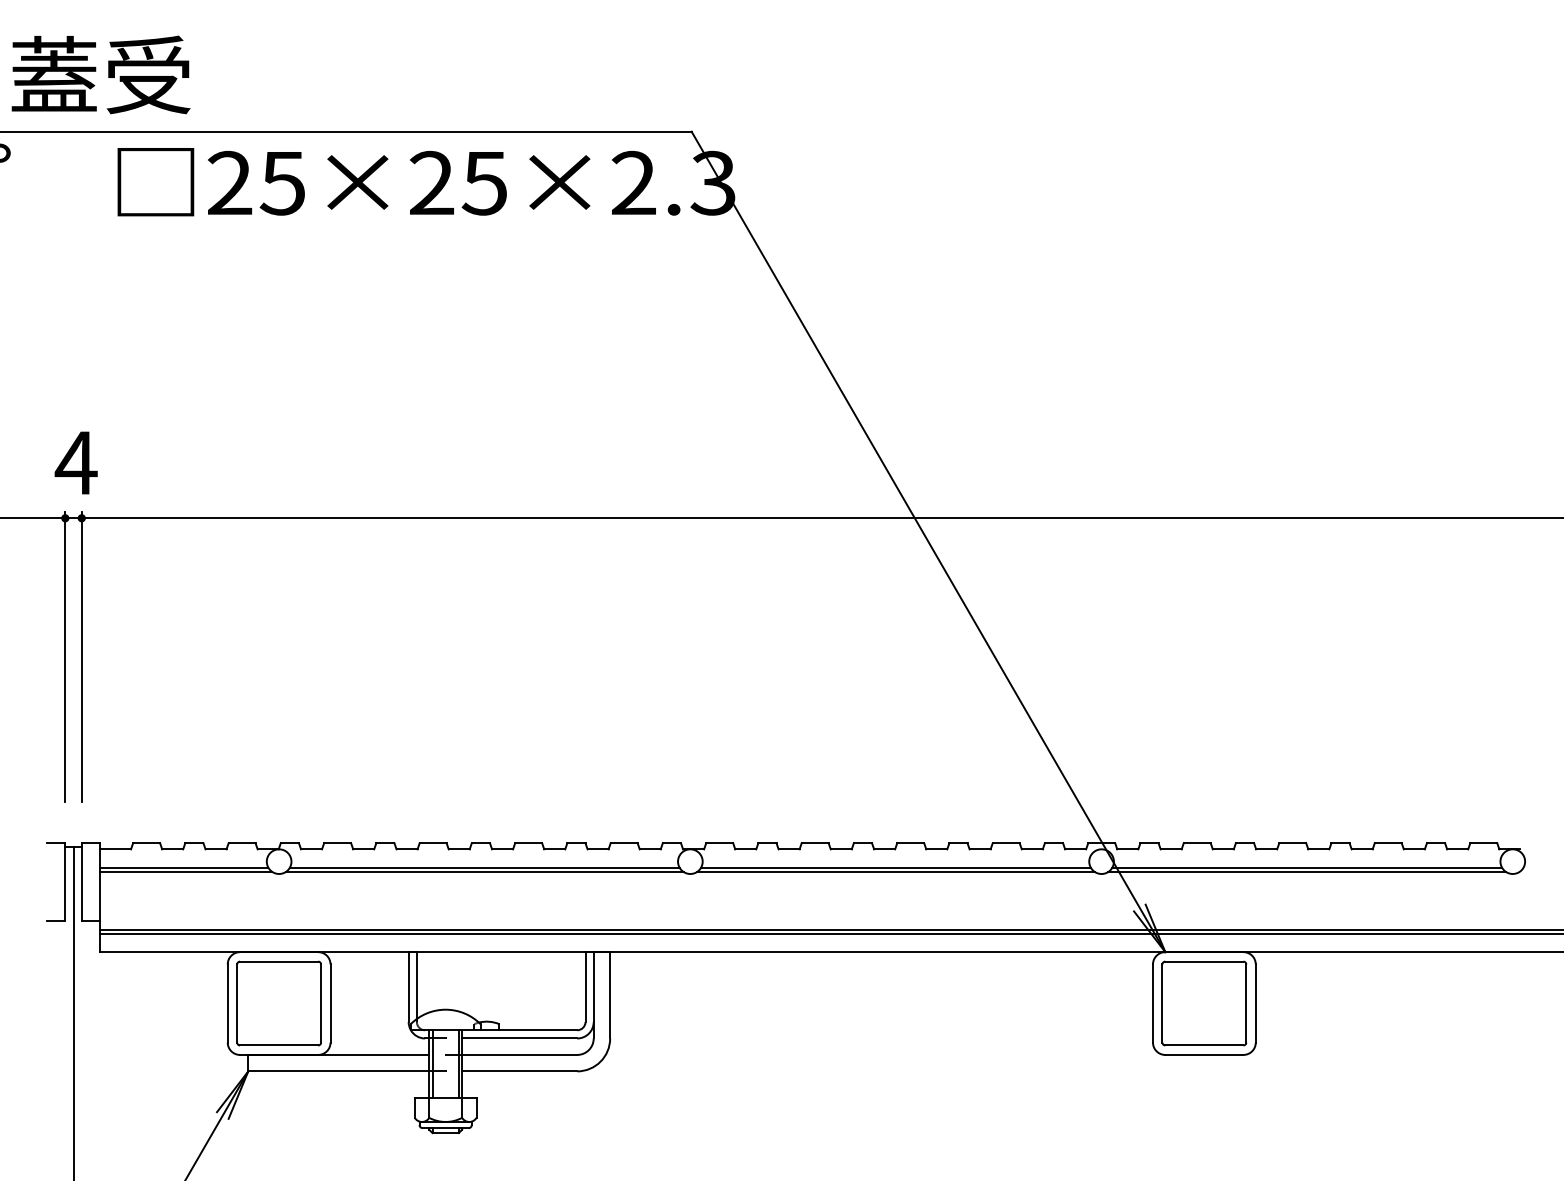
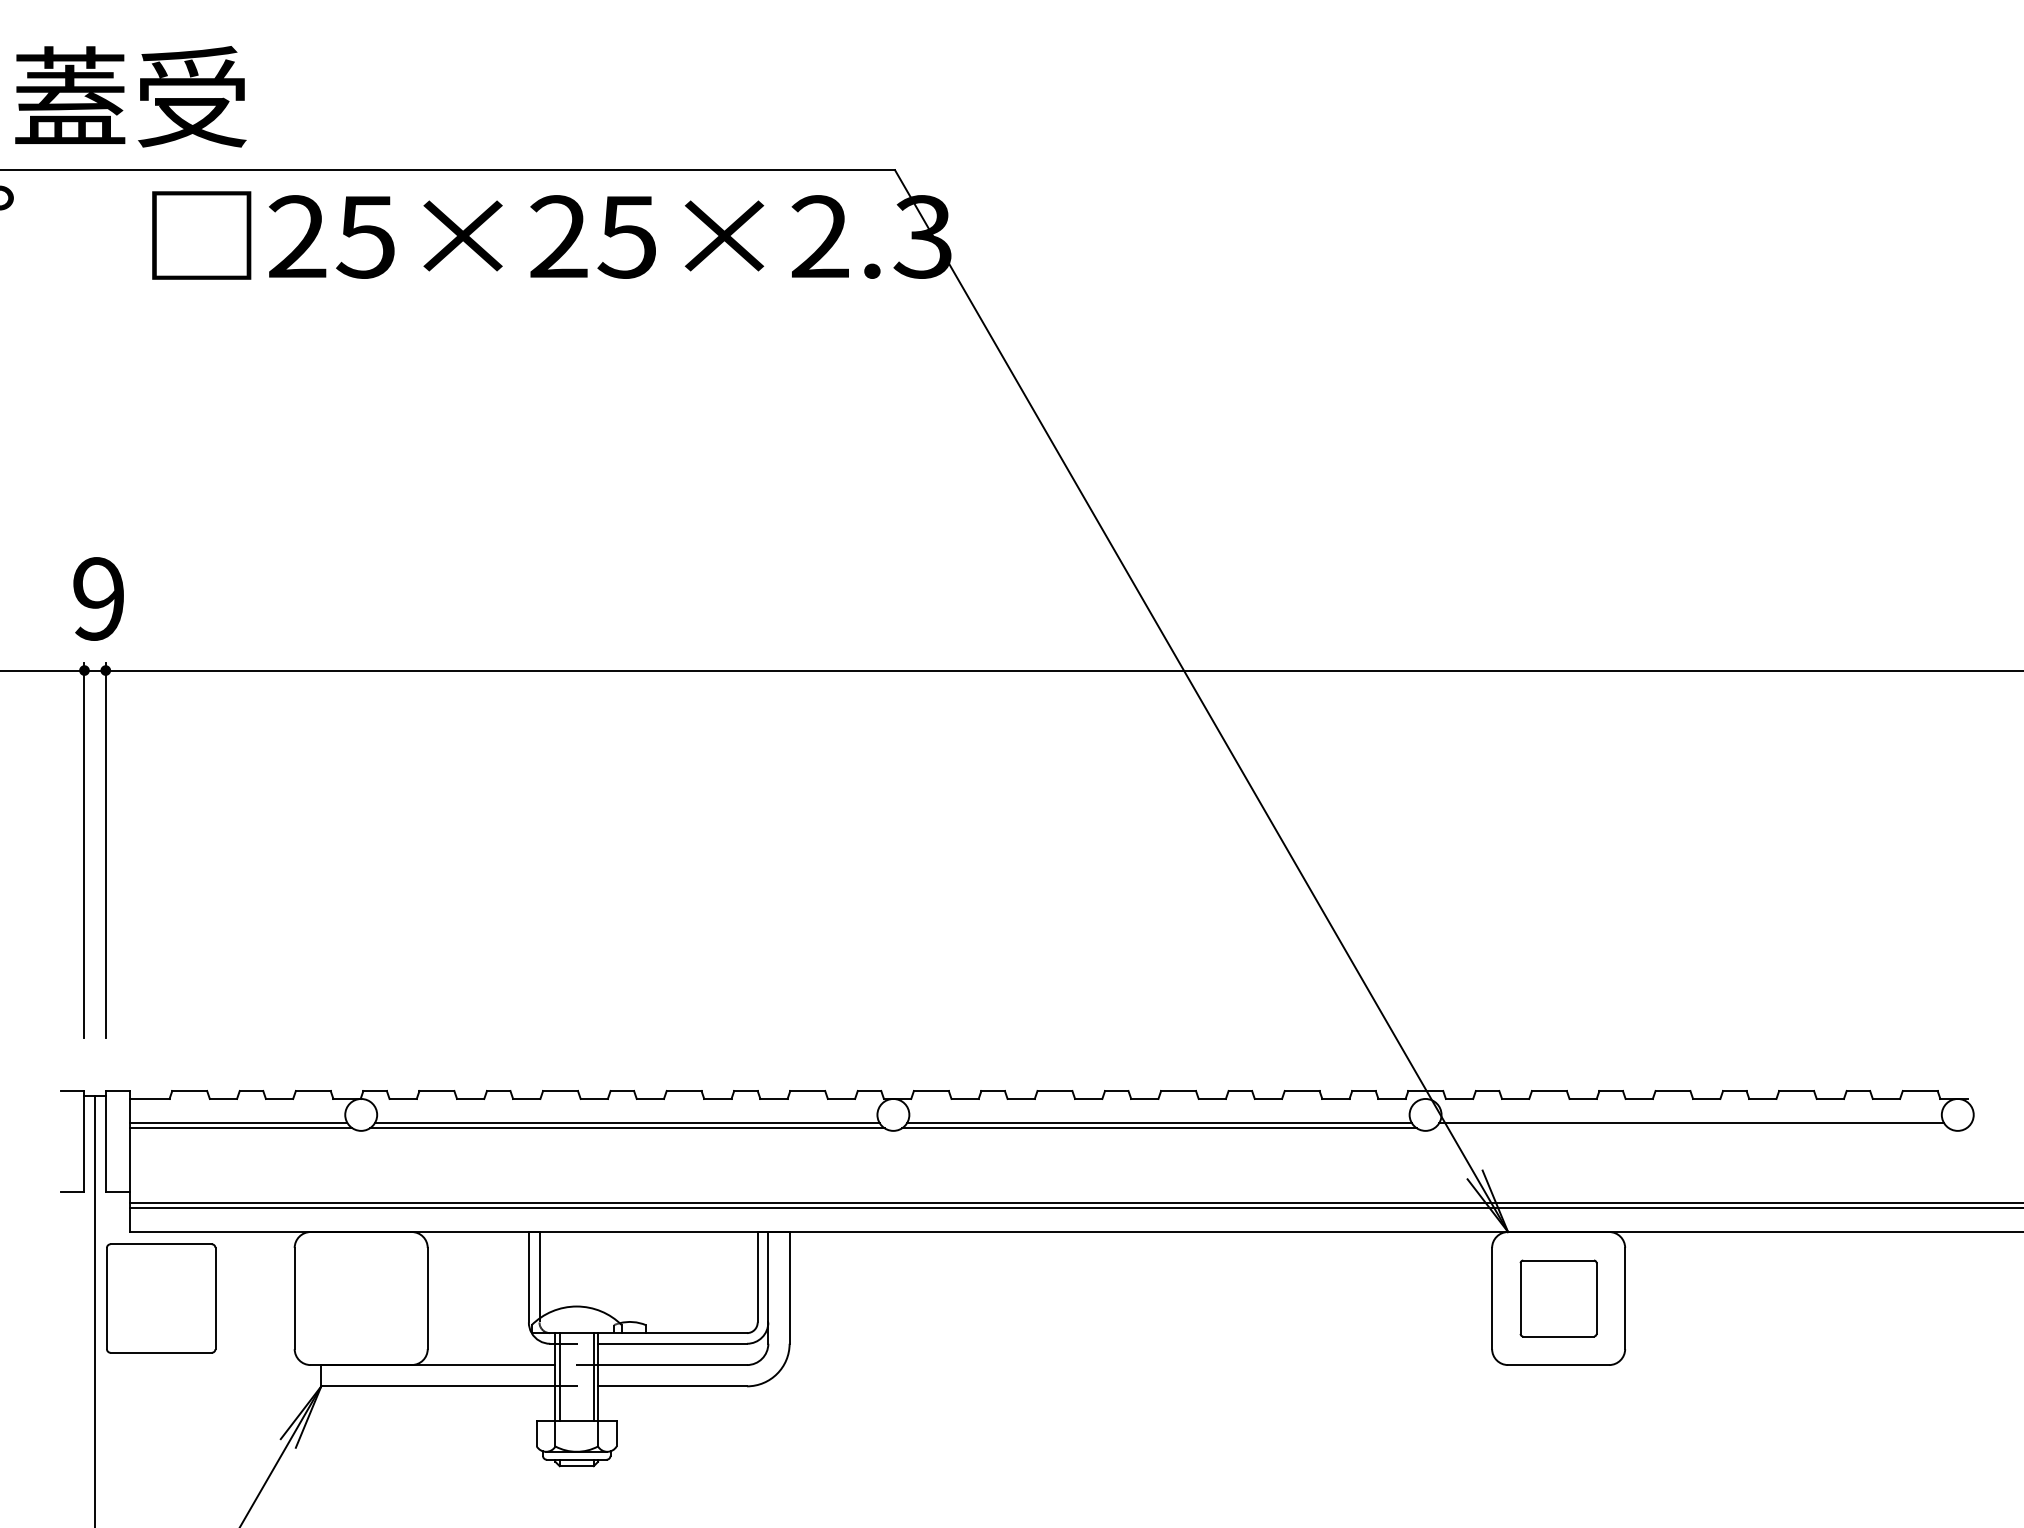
text: (76, 462) -> (98, 598), 4 -> 9
line: (1307, 872) -> (1691, 1128), removed
part: (279, 1003) -> (161, 1298), moved
part: (1204, 1003) -> (1558, 1298), size x0.7

